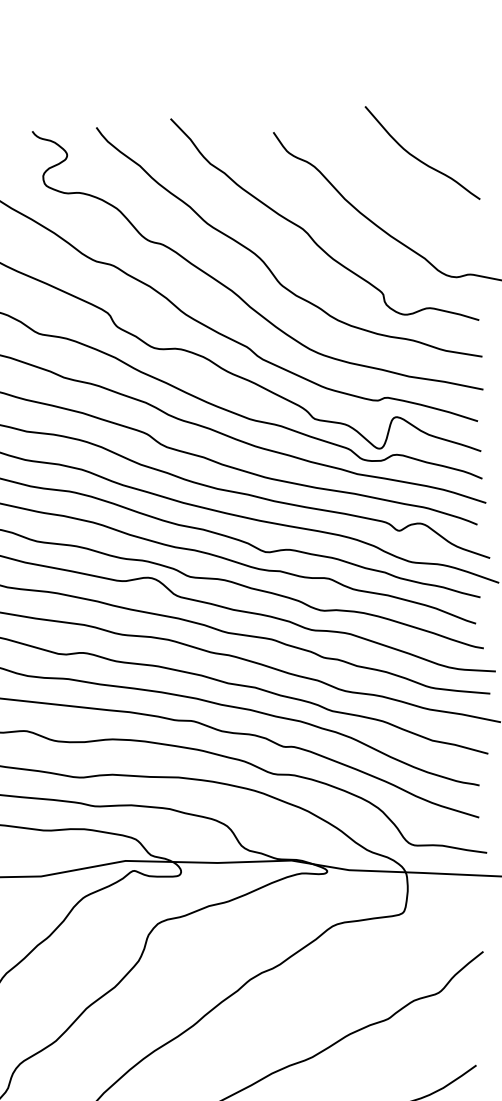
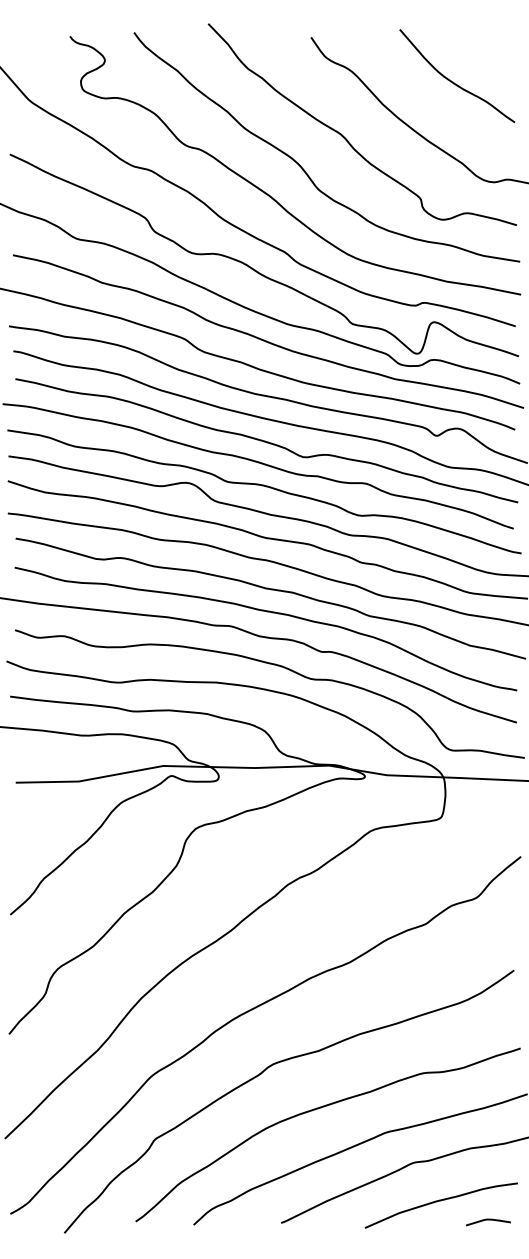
curve: (418, 158) -> (453, 81), moved

